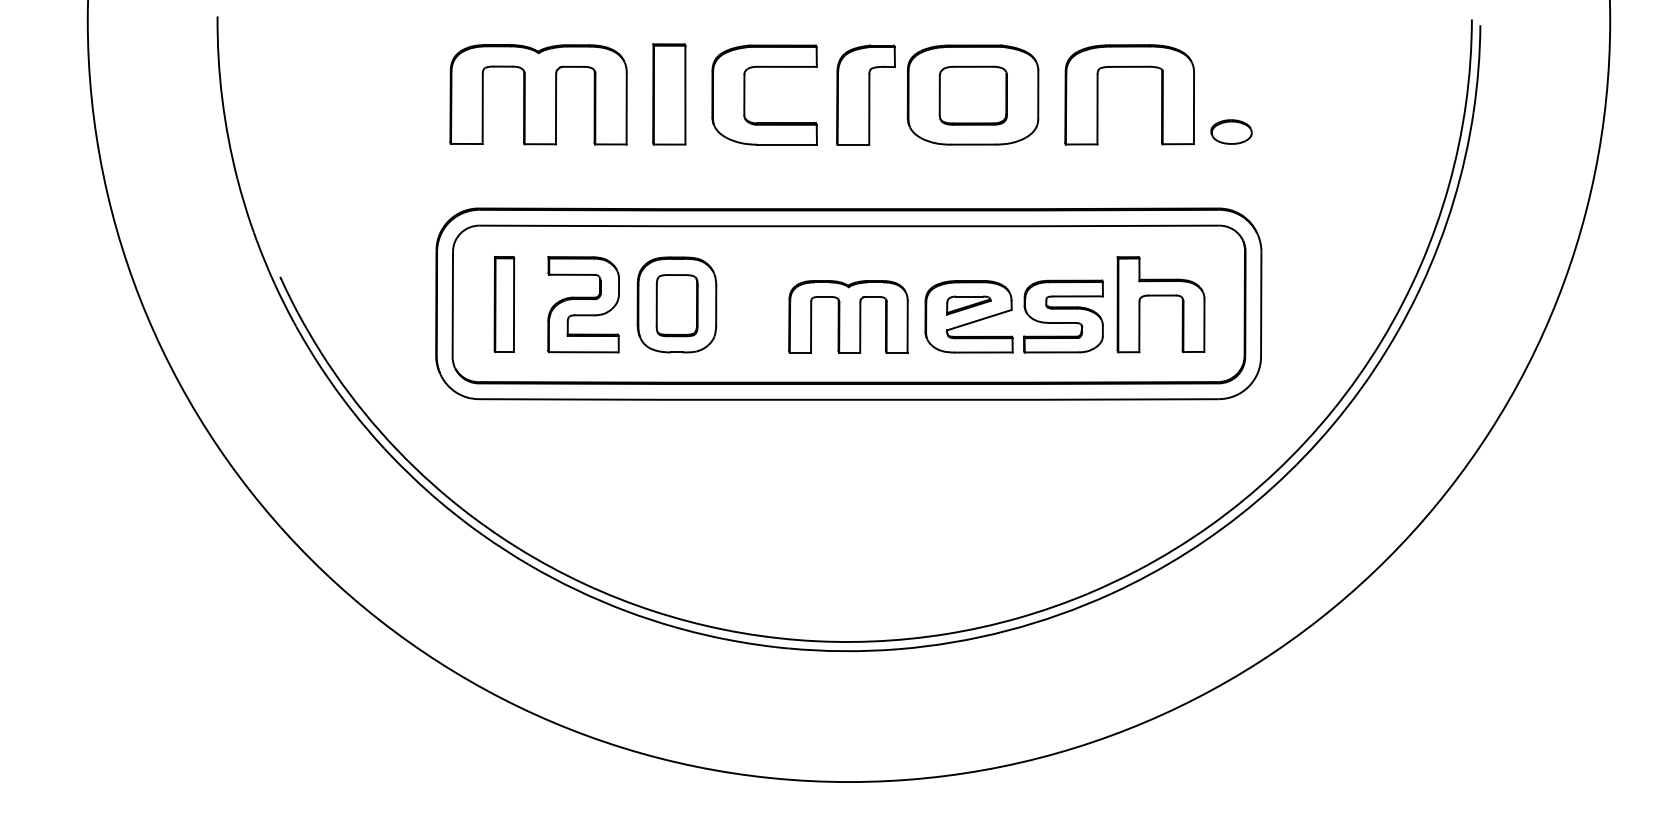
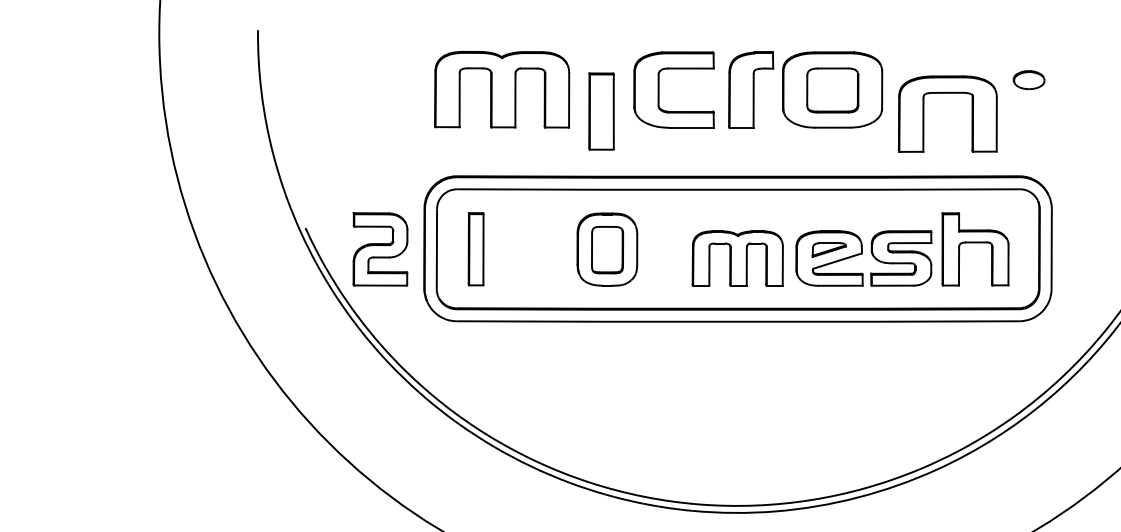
part: (1129, 67) -> (947, 93), moved
part: (669, 94) -> (601, 111), moved
part: (1231, 131) -> (1029, 79), moved
part: (583, 304) -> (380, 249), moved

